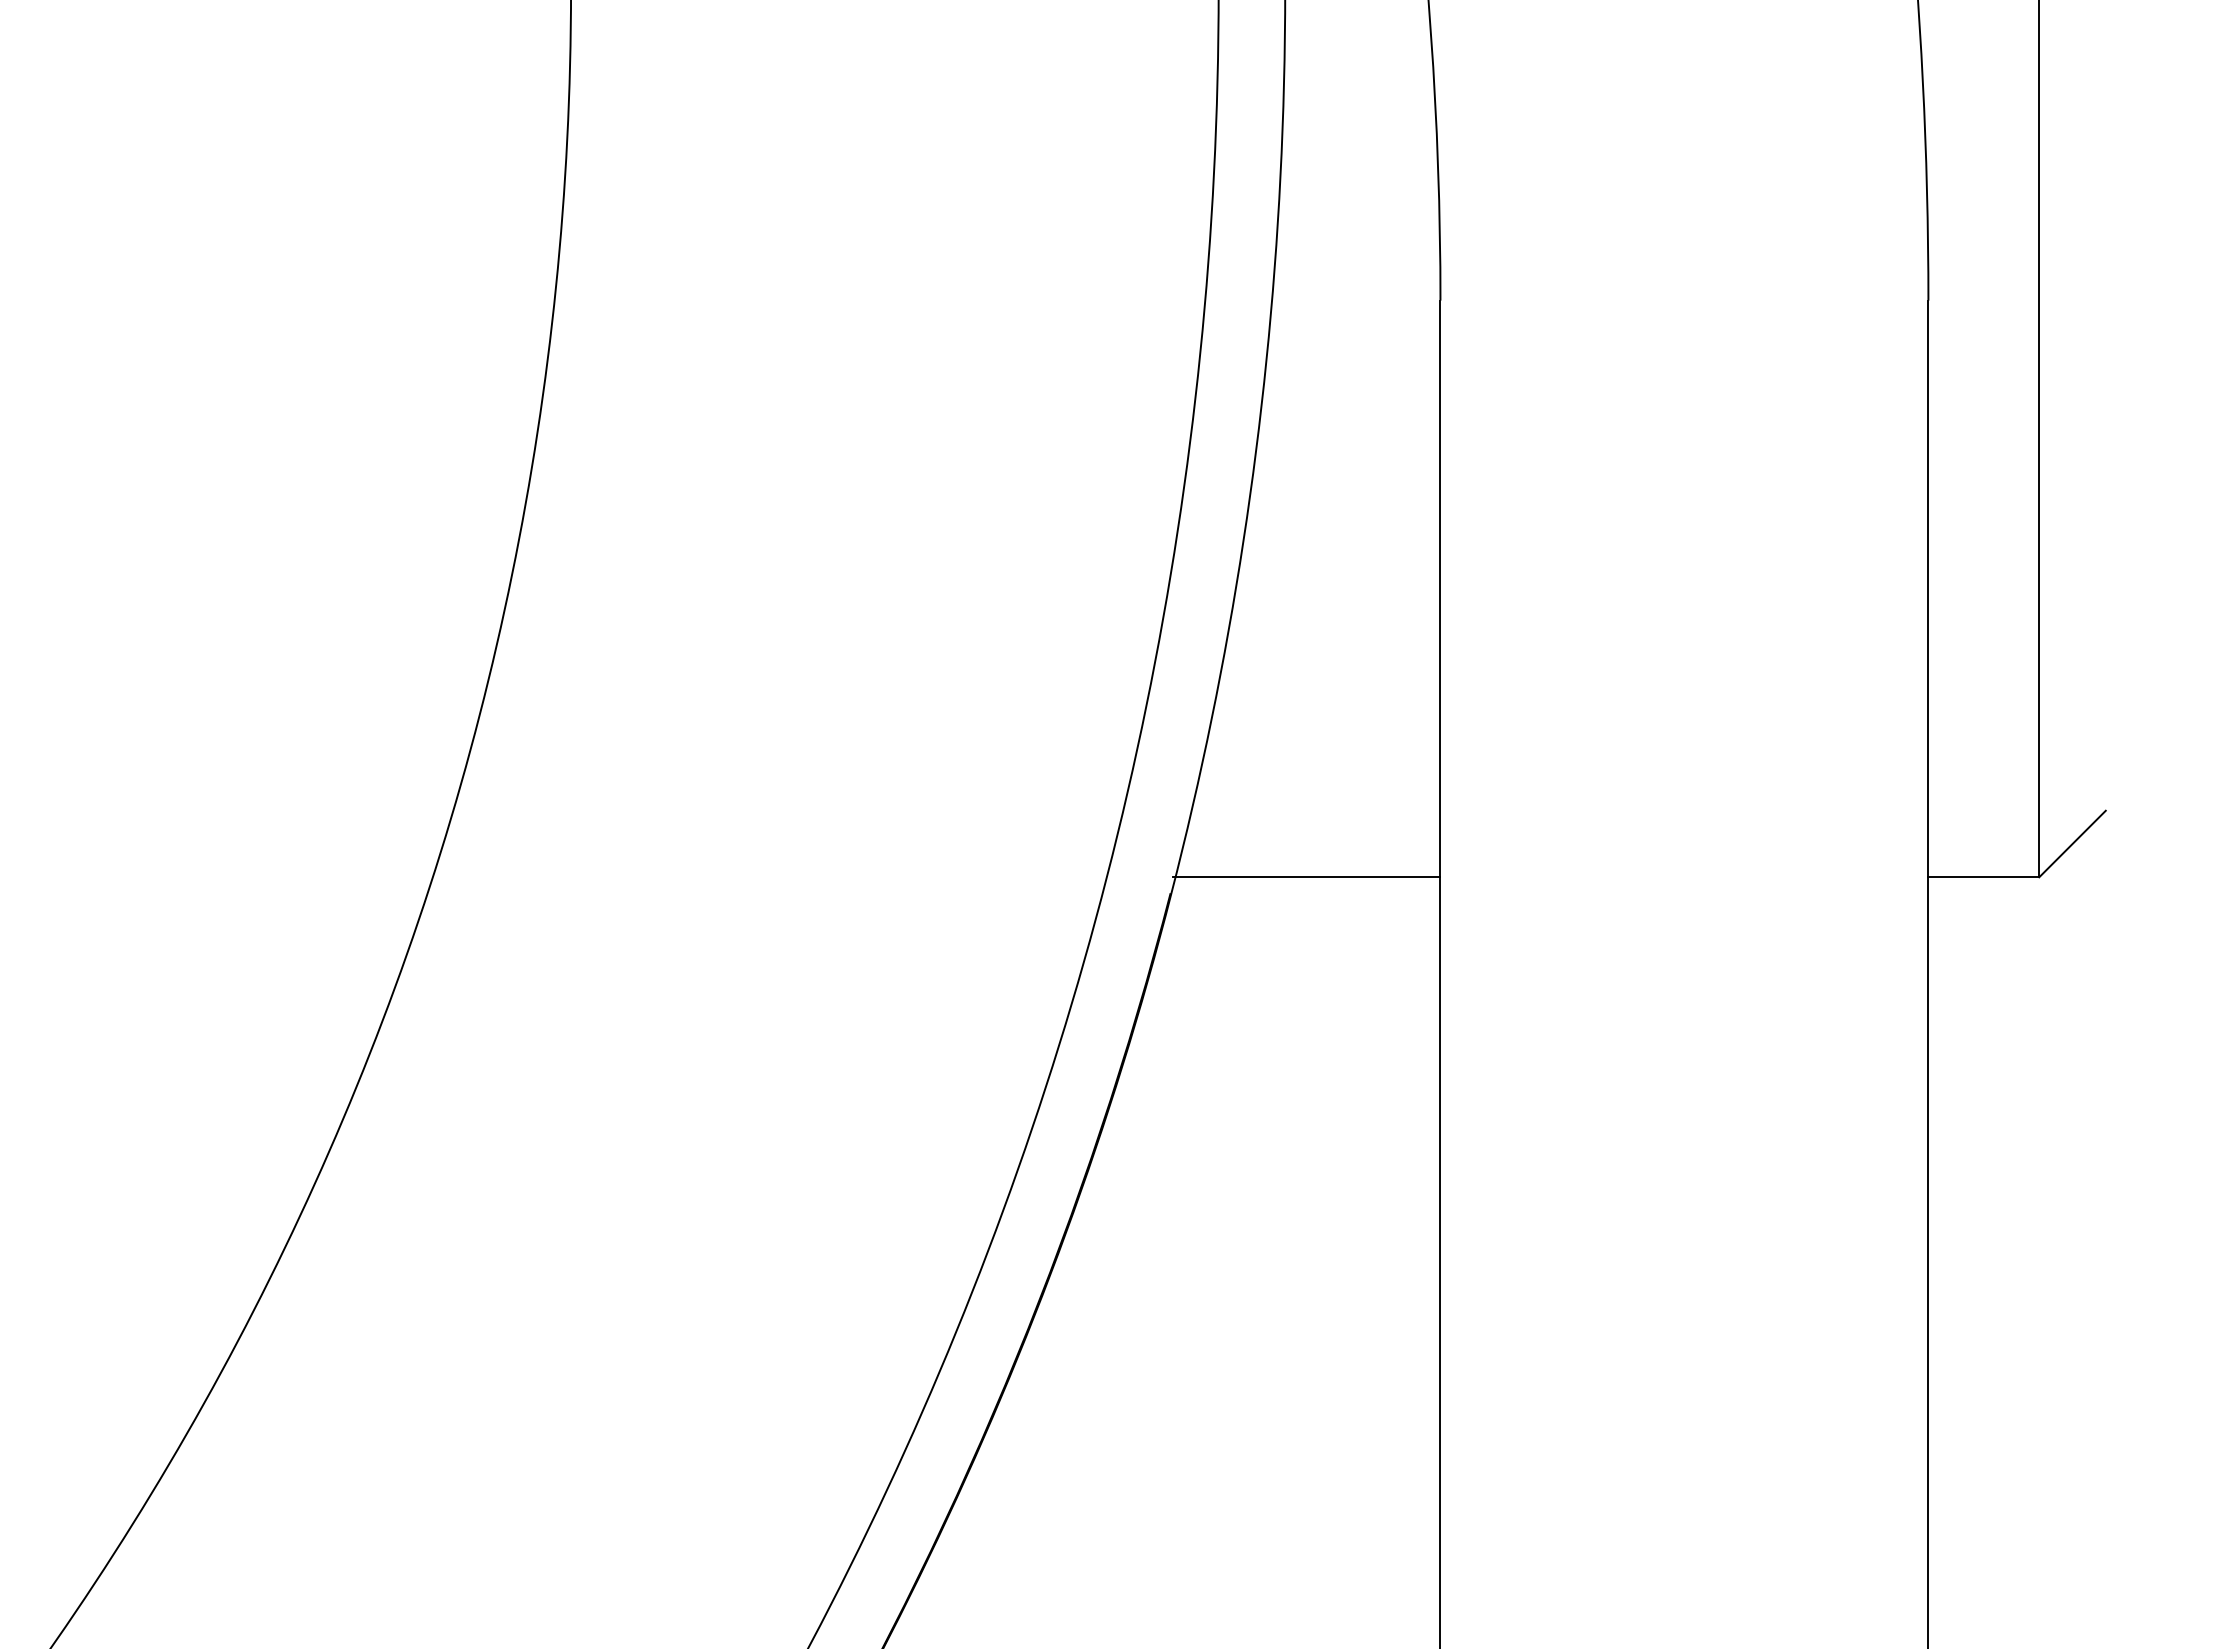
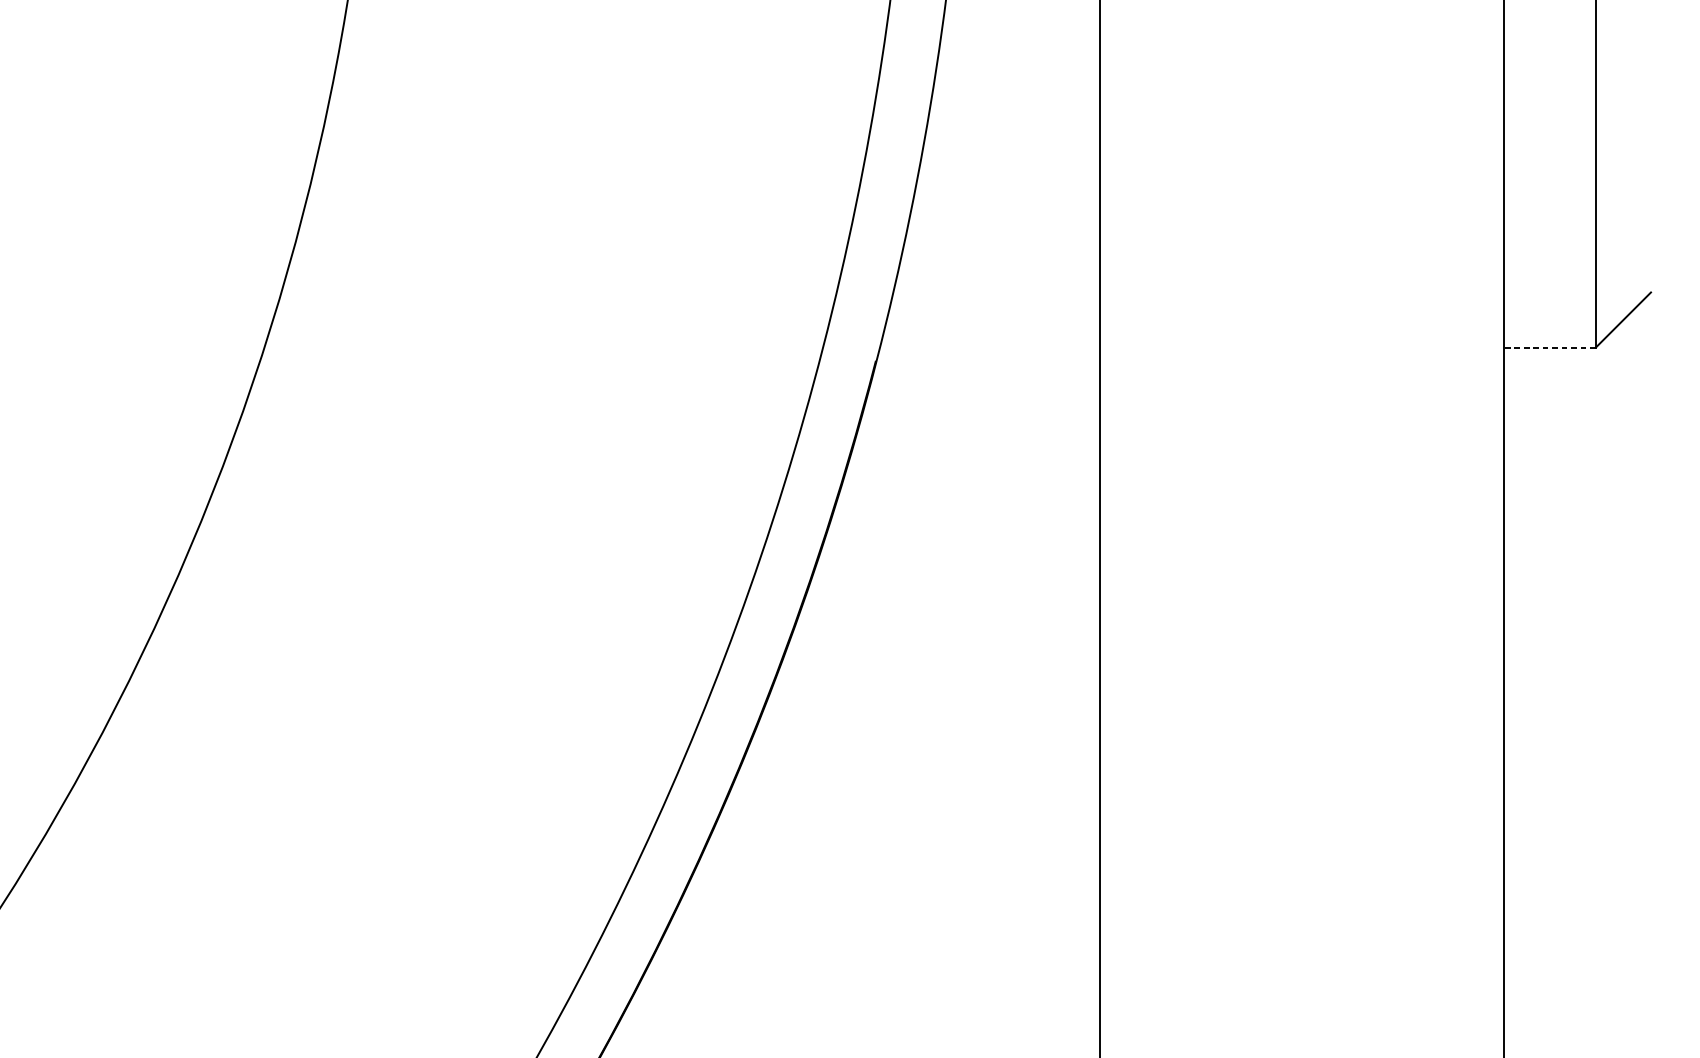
line: (1306, 877) -> (988, 347), removed
line: (1983, 877) -> (1549, 347), solid -> dashed

